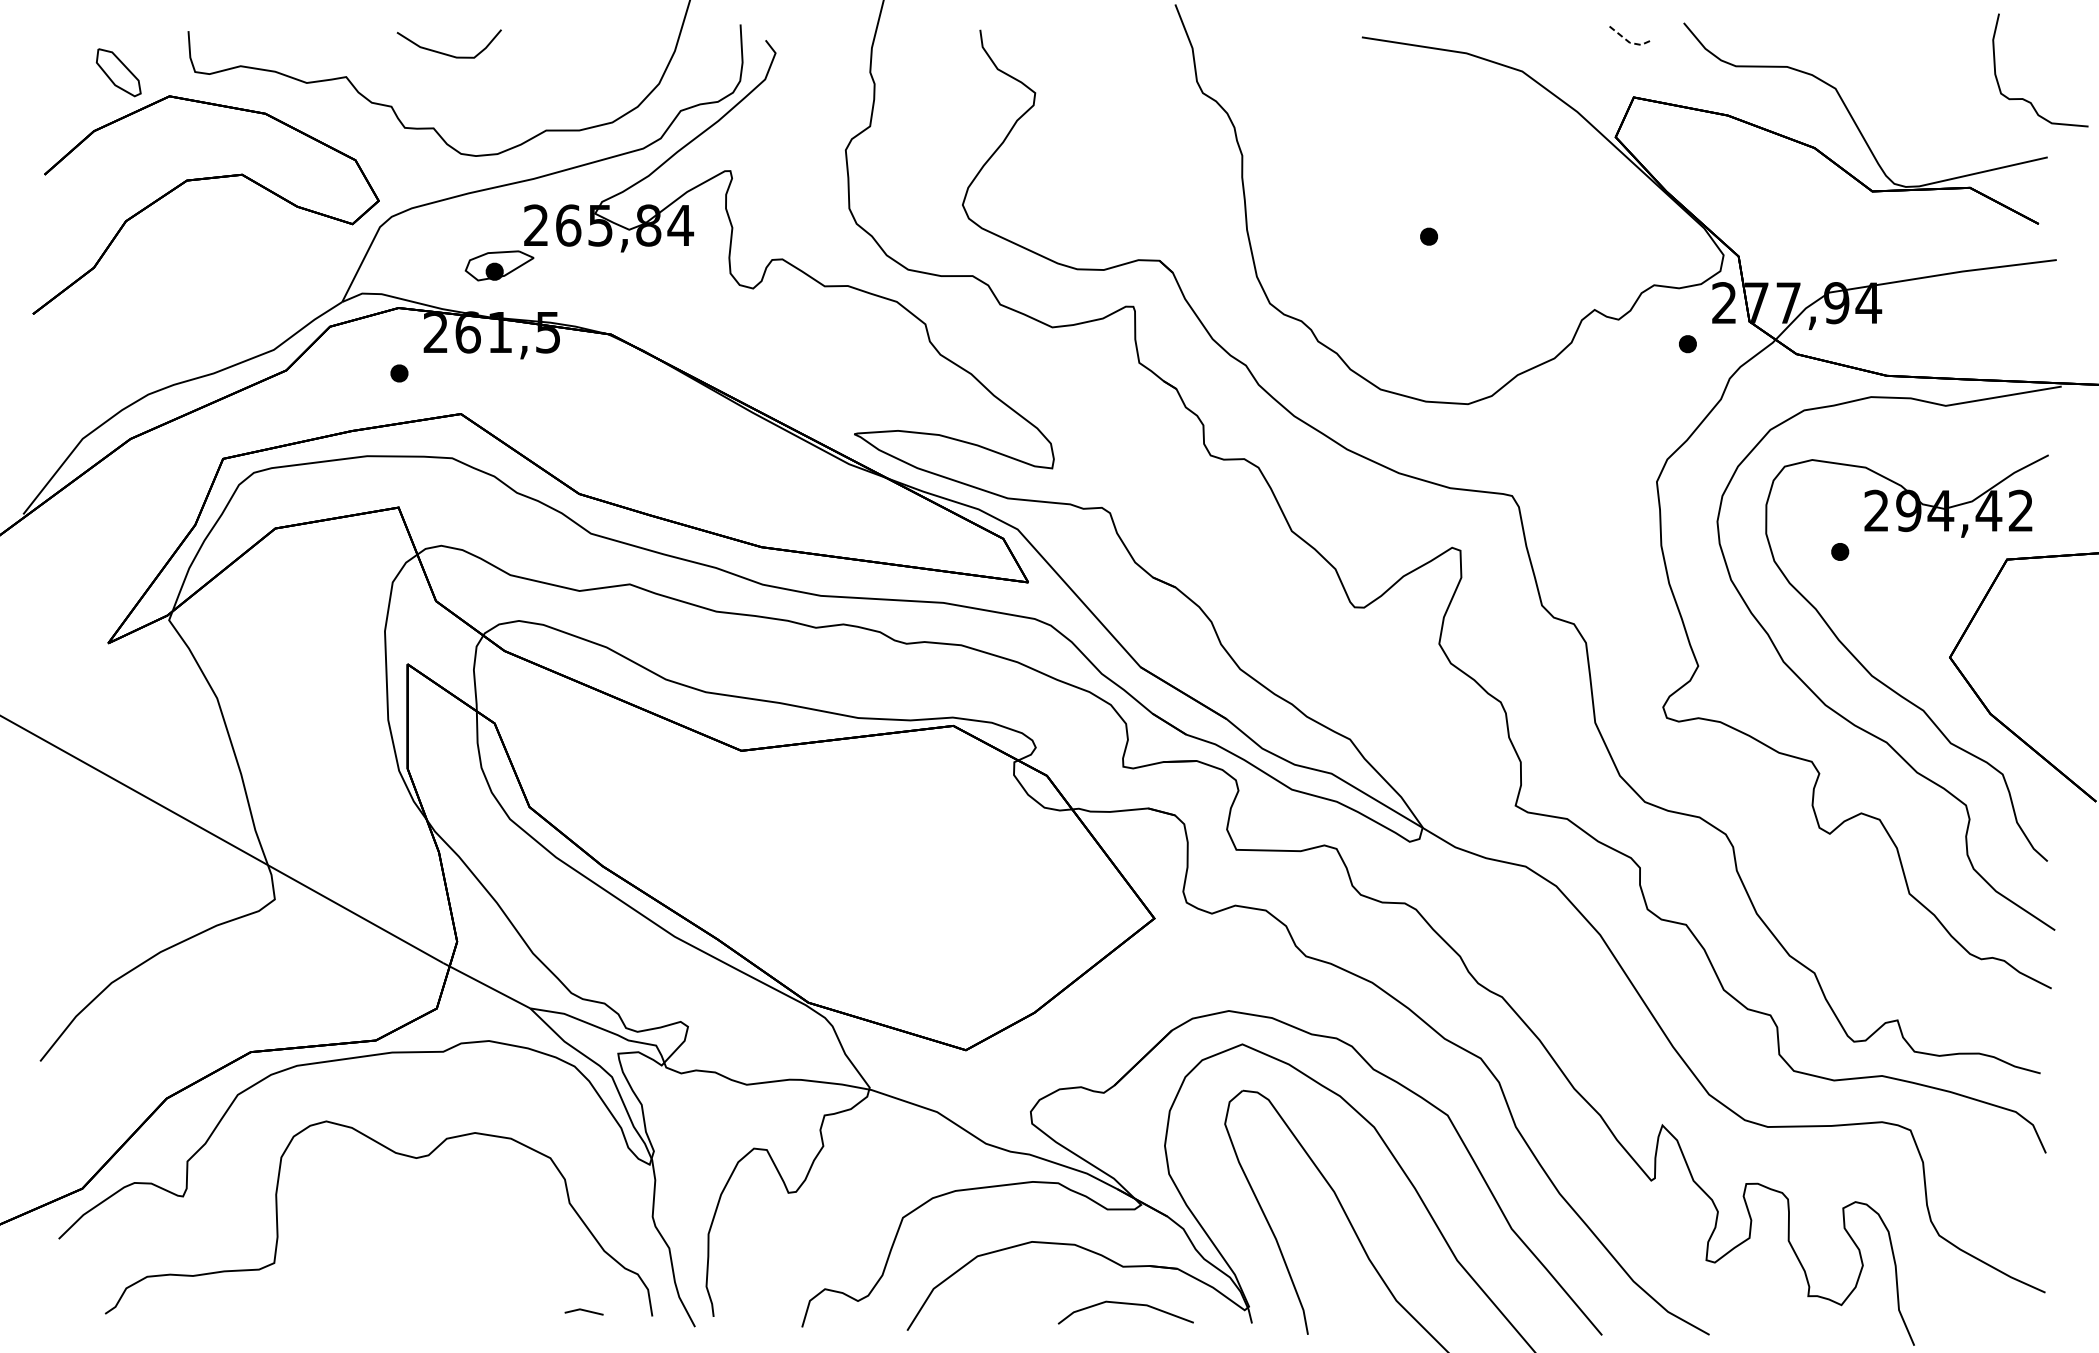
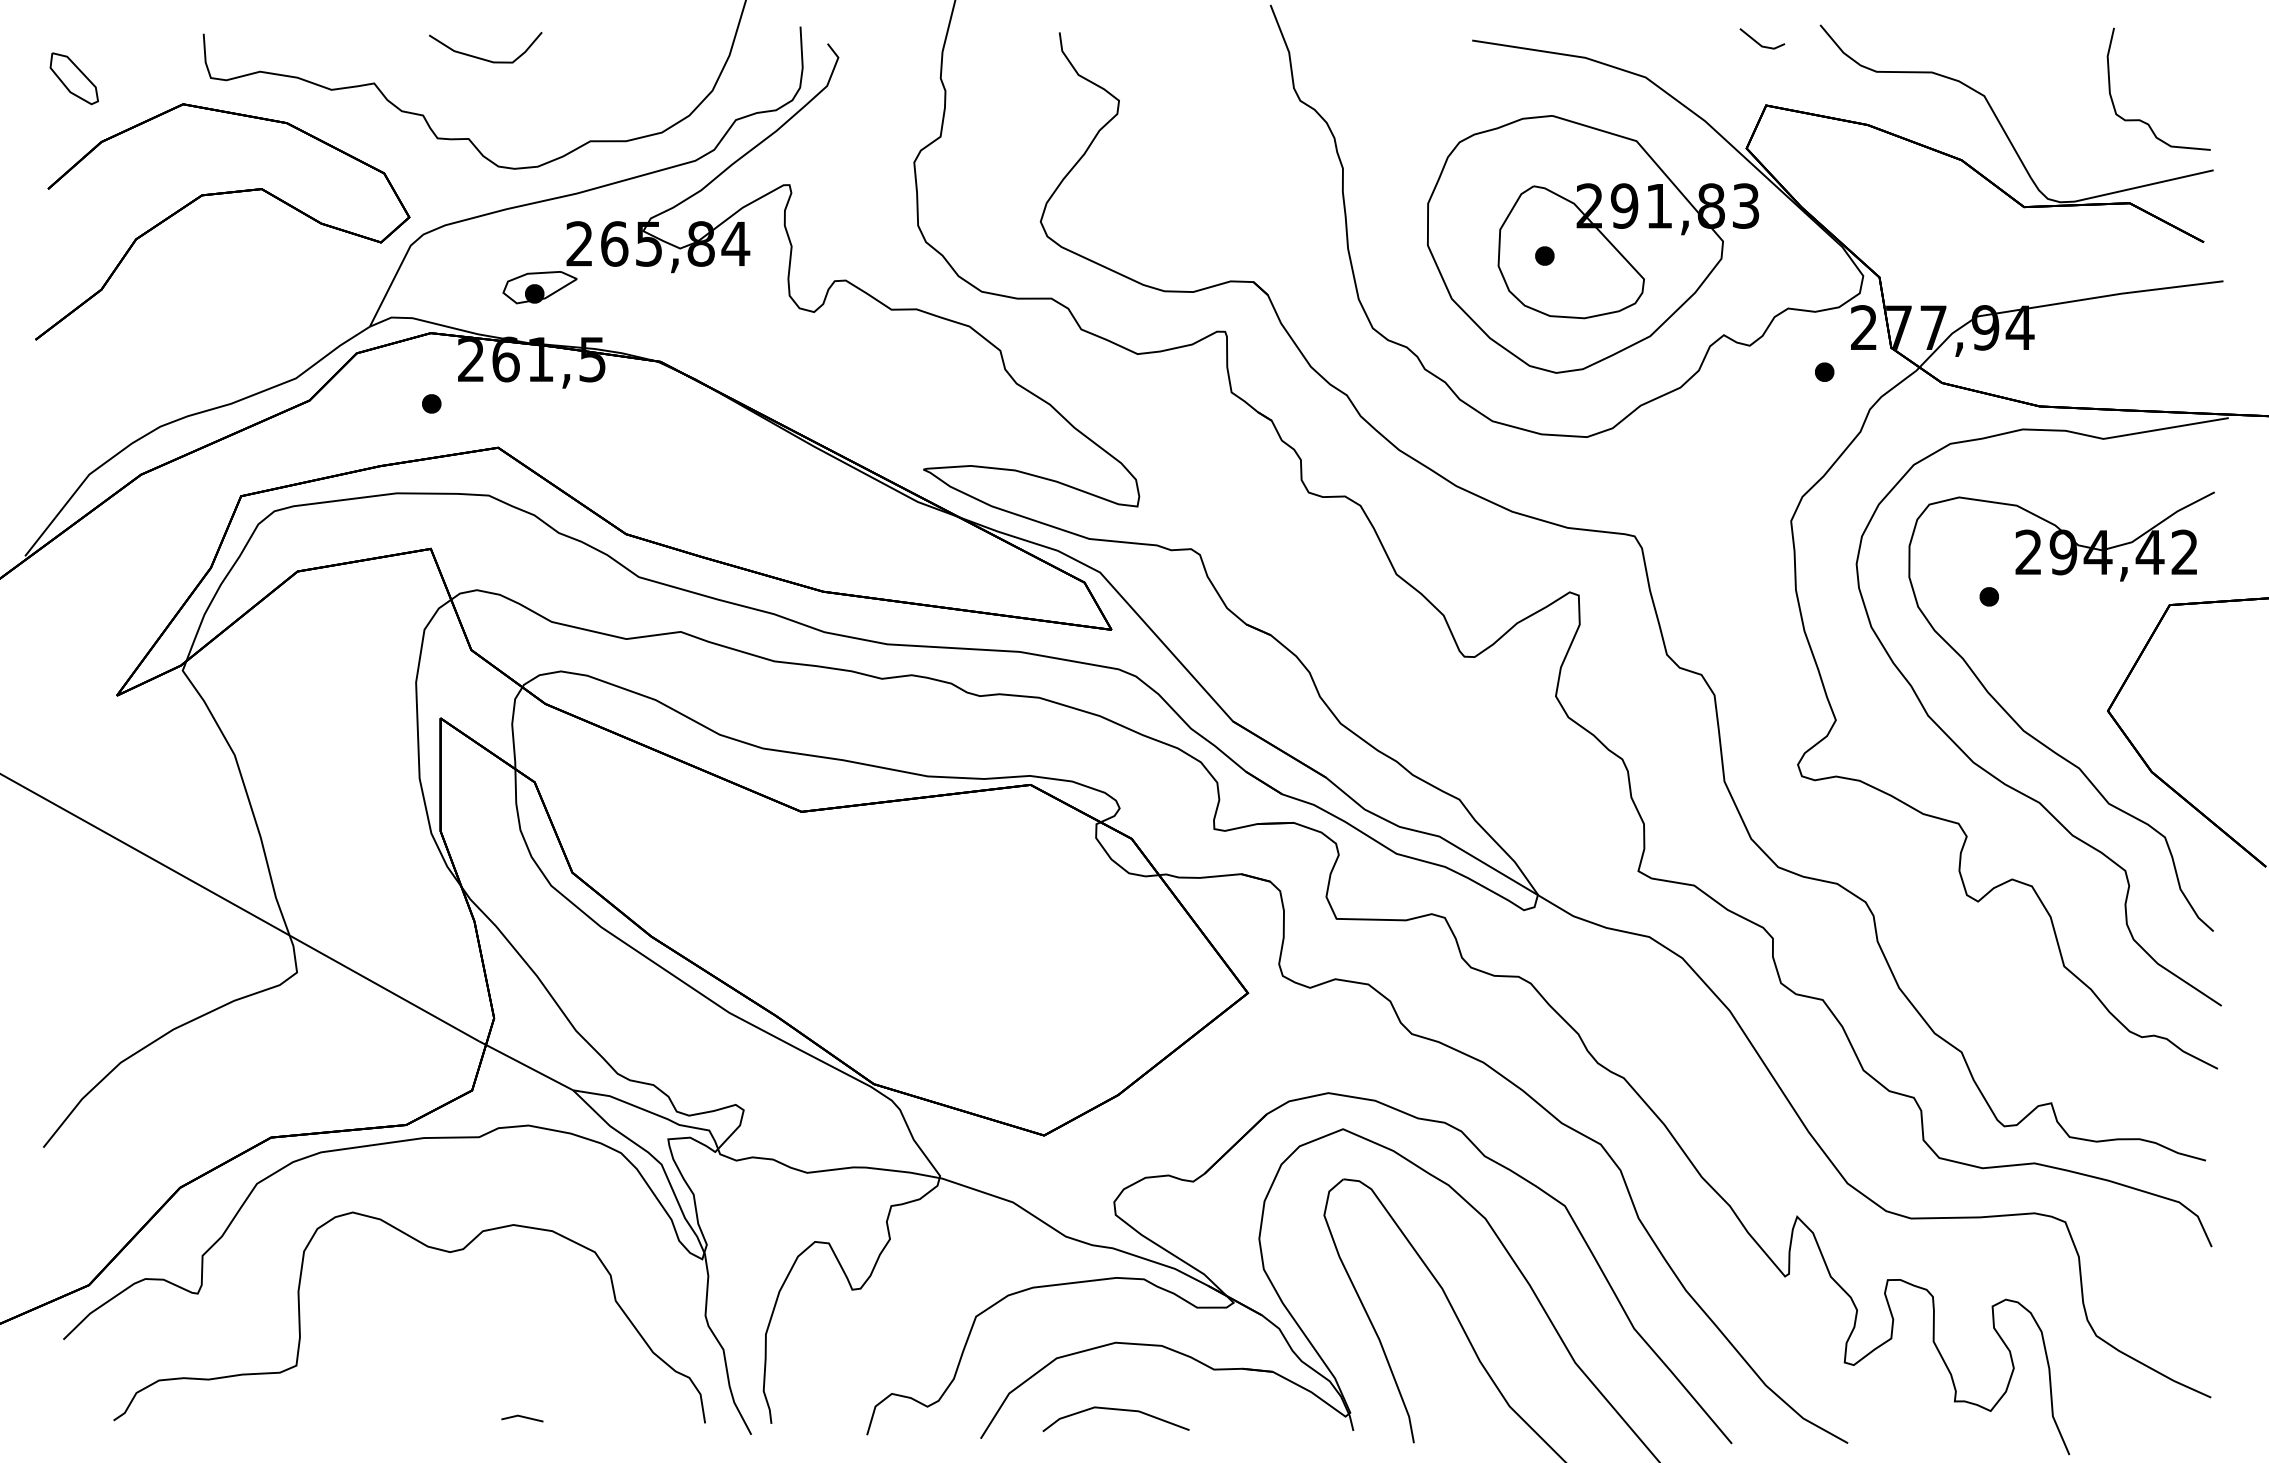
line: (1629, 41) -> (1761, 45), dashed -> solid
part: (118, 72) -> (73, 78), moved
curve: (2025, 99) -> (2142, 120), moved
part: (1474, 226) -> (1593, 244), added
line: (1125, 1304) -> (1115, 1410), moved
line: (584, 1311) -> (522, 1417), moved

